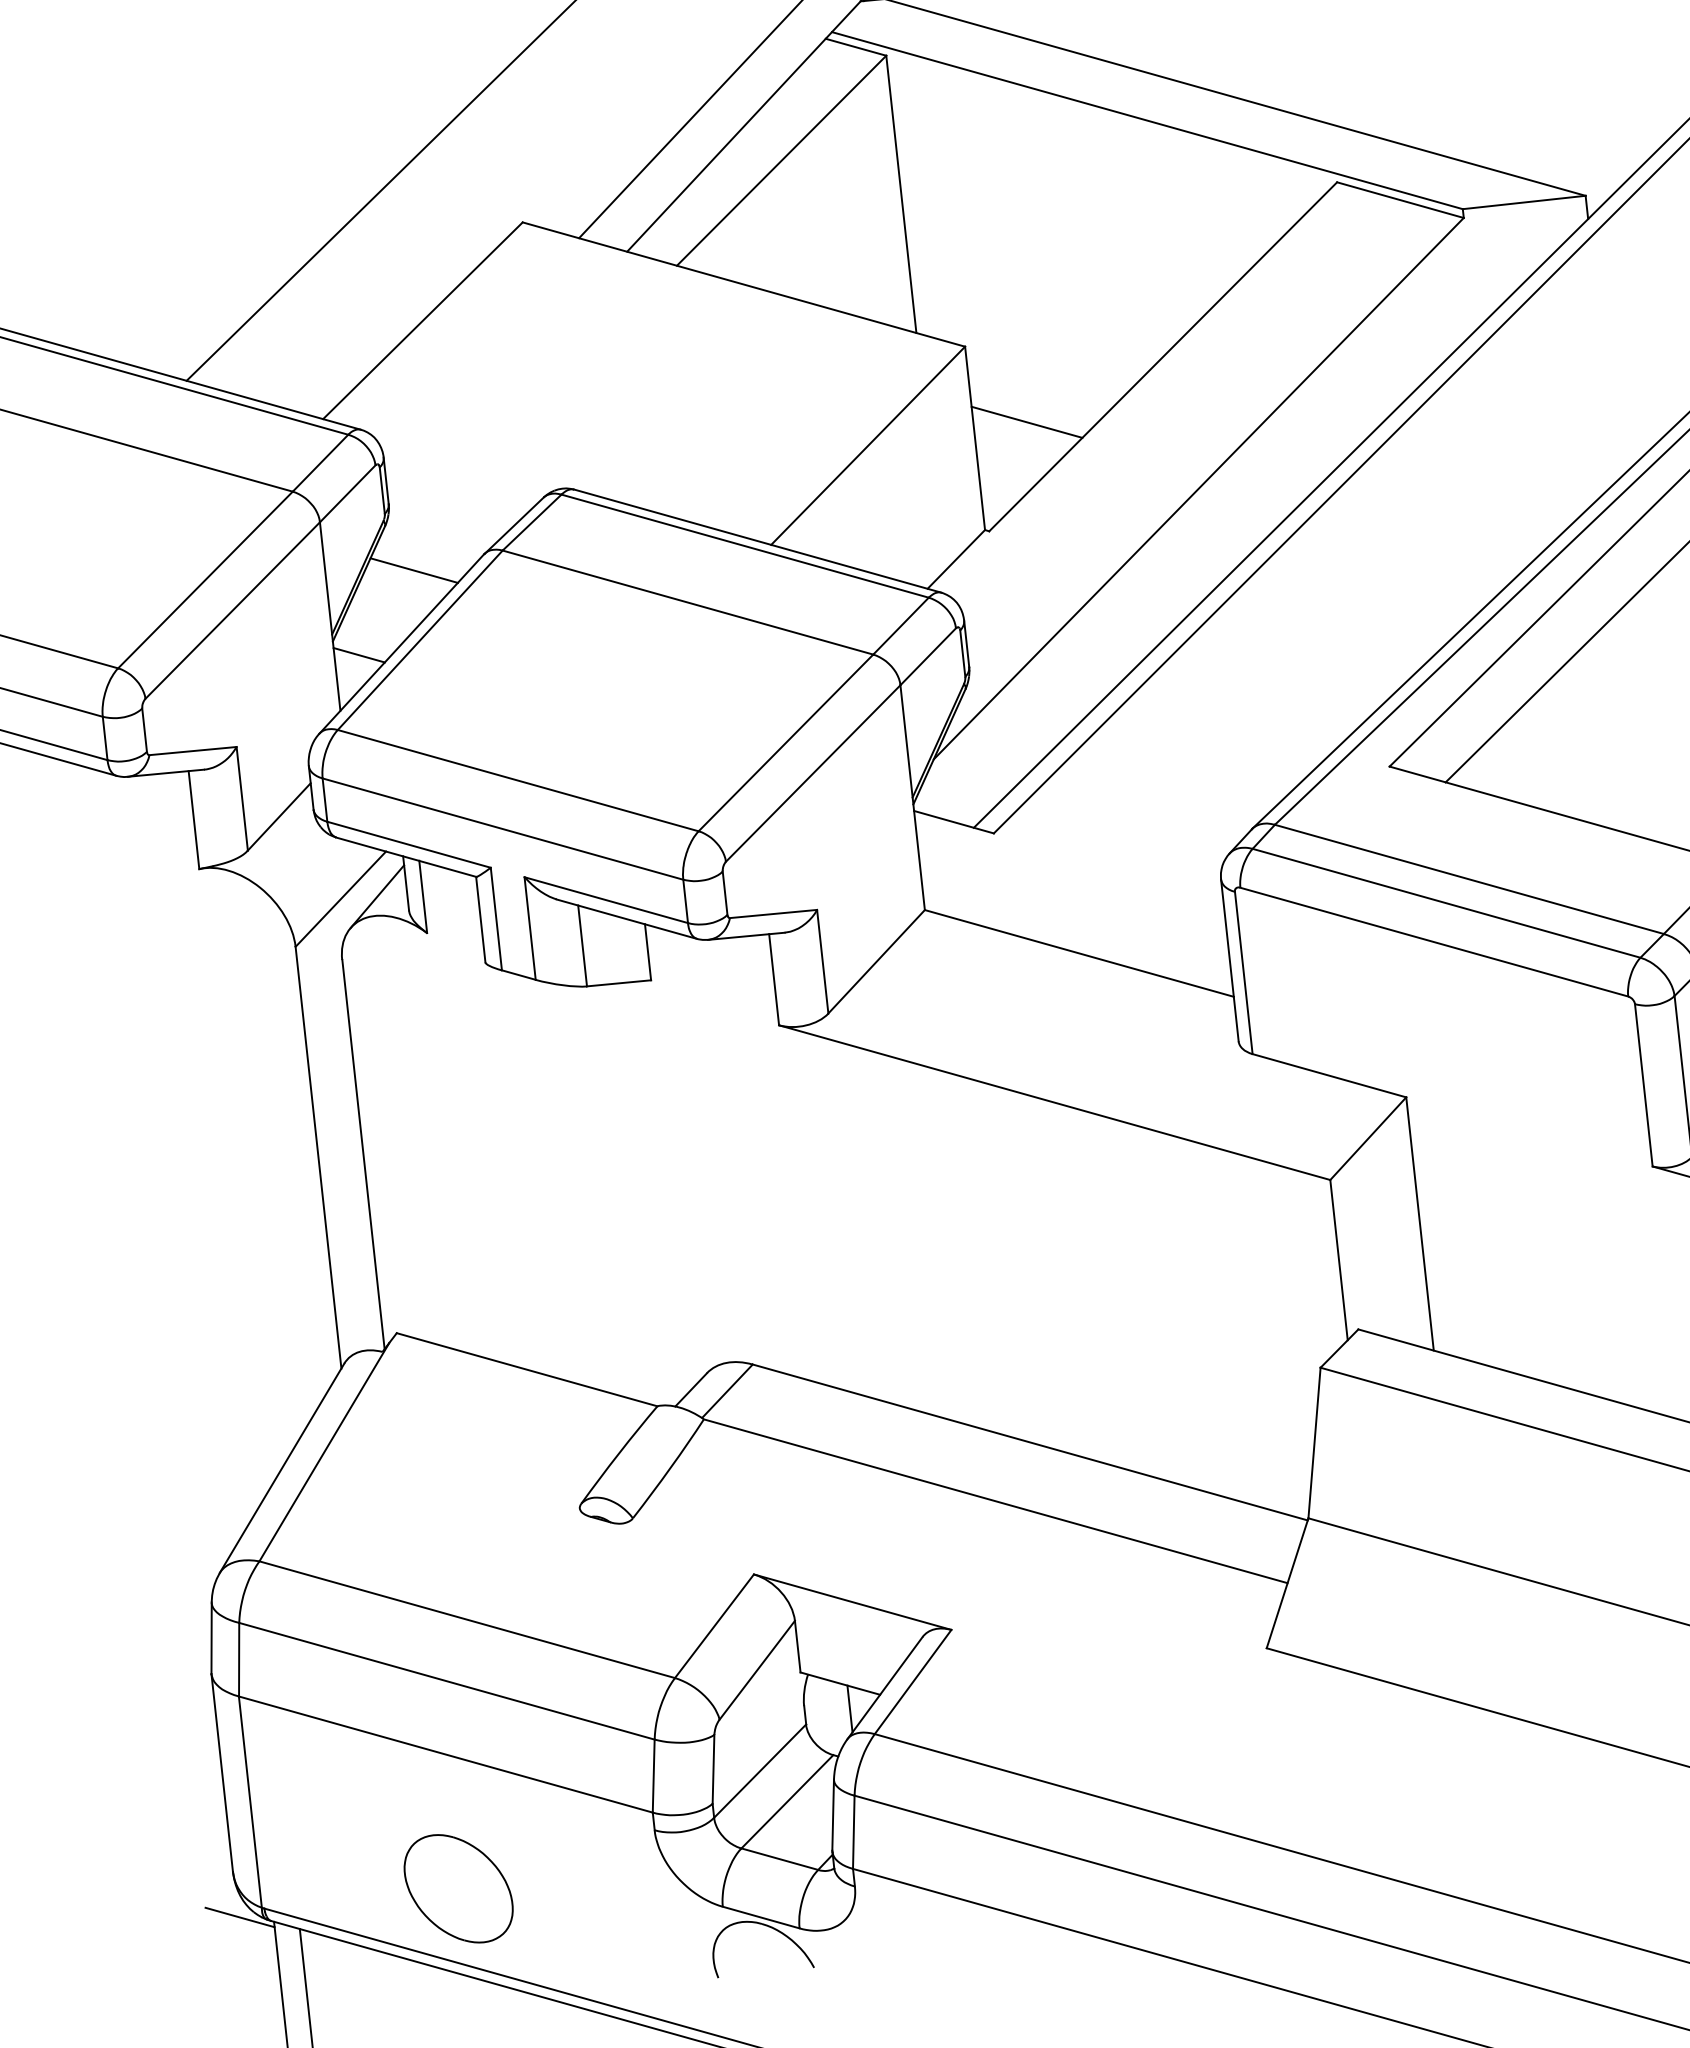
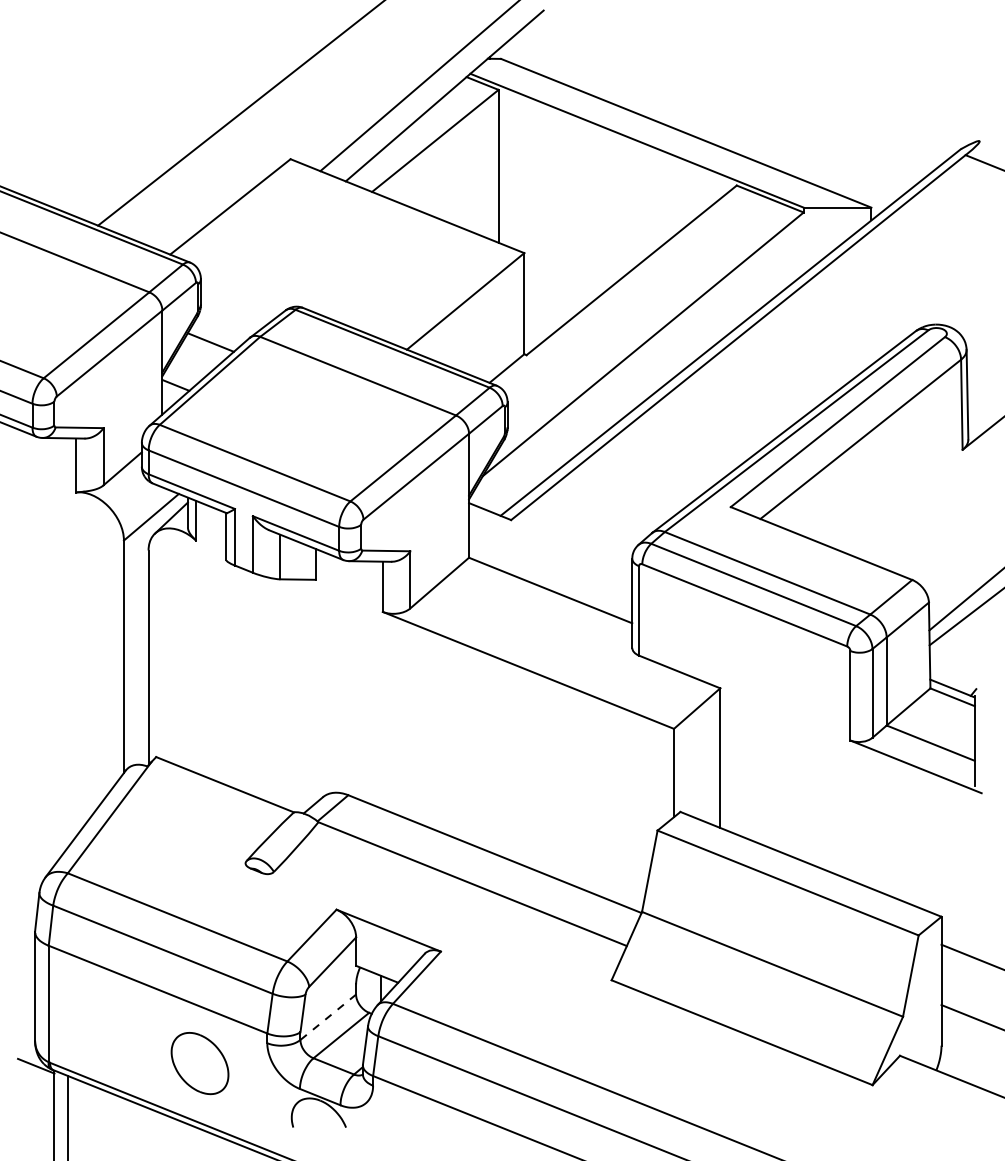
line: (1026, 421) -> (553, 297), removed
line: (760, 1771) -> (328, 1017), solid -> dashed
part: (457, 1888) -> (199, 1063), moved

